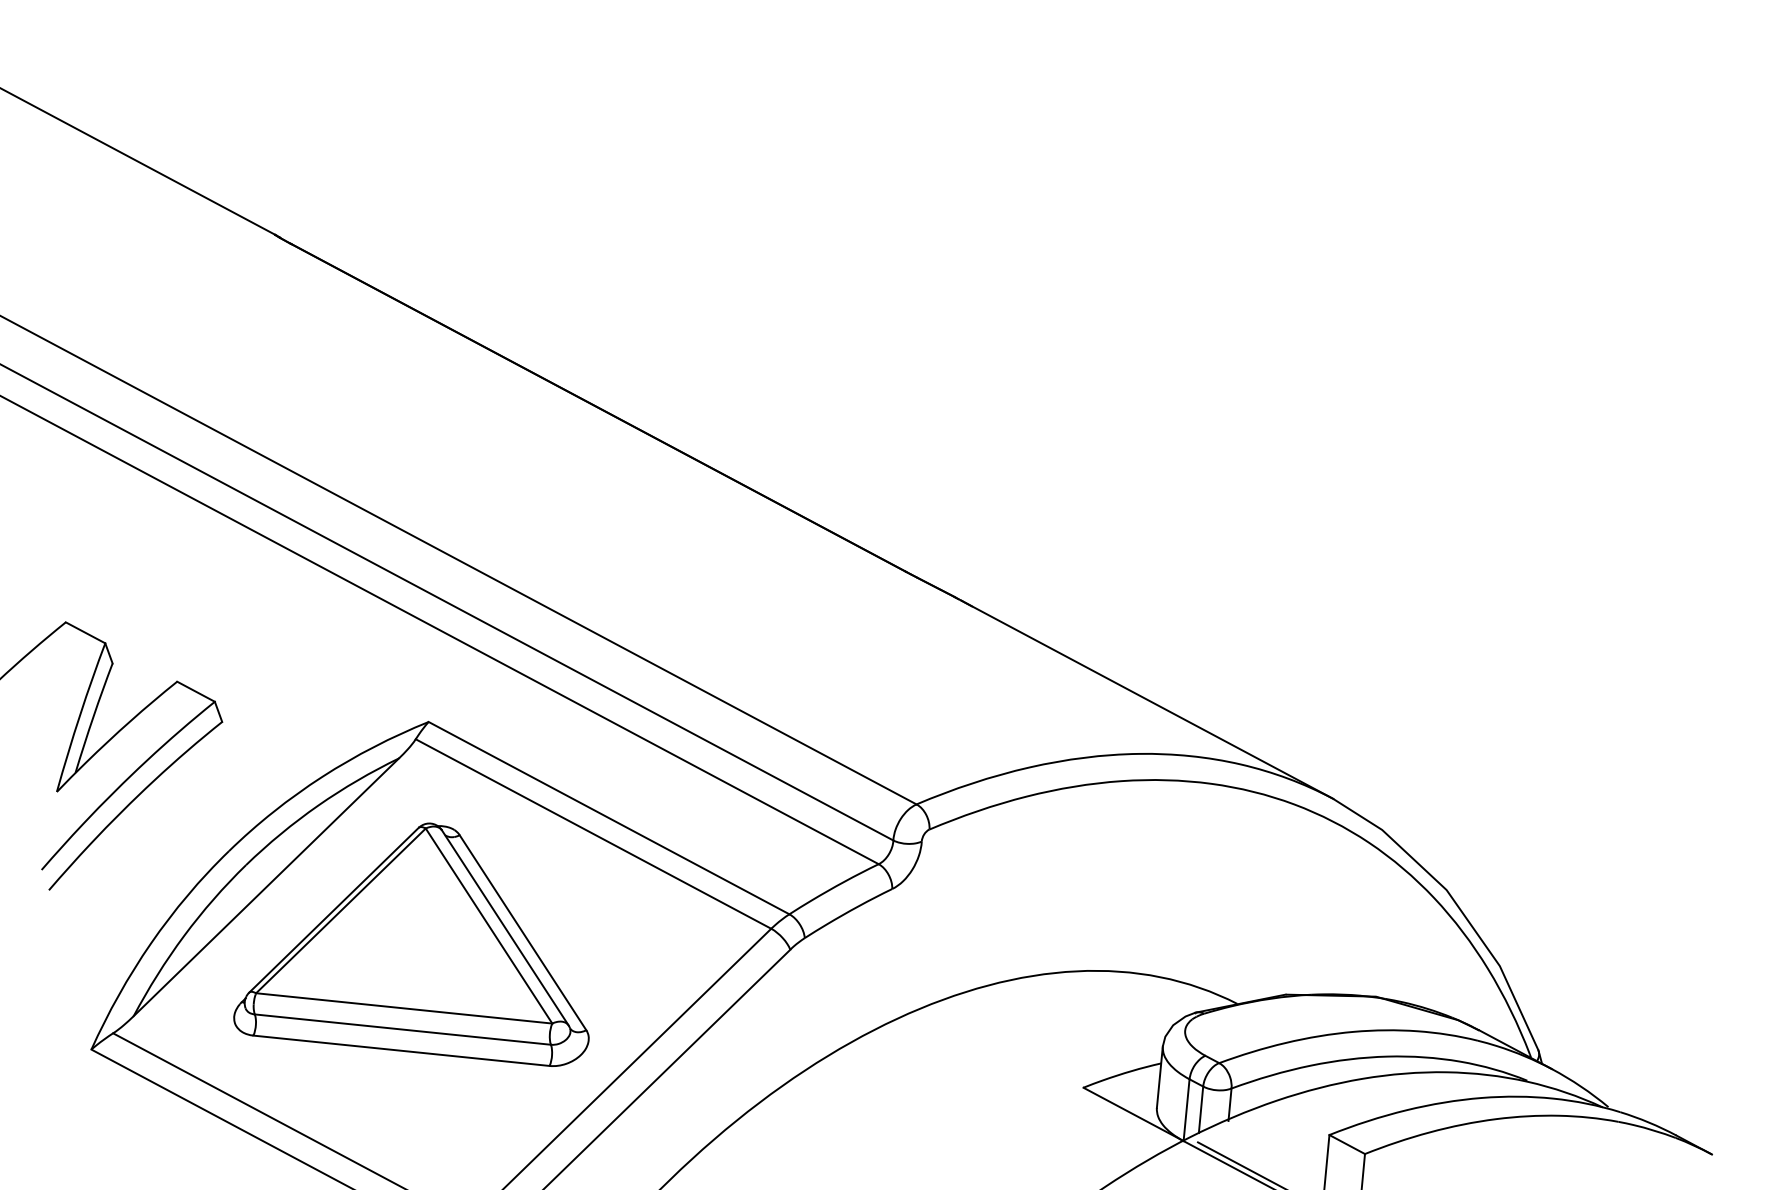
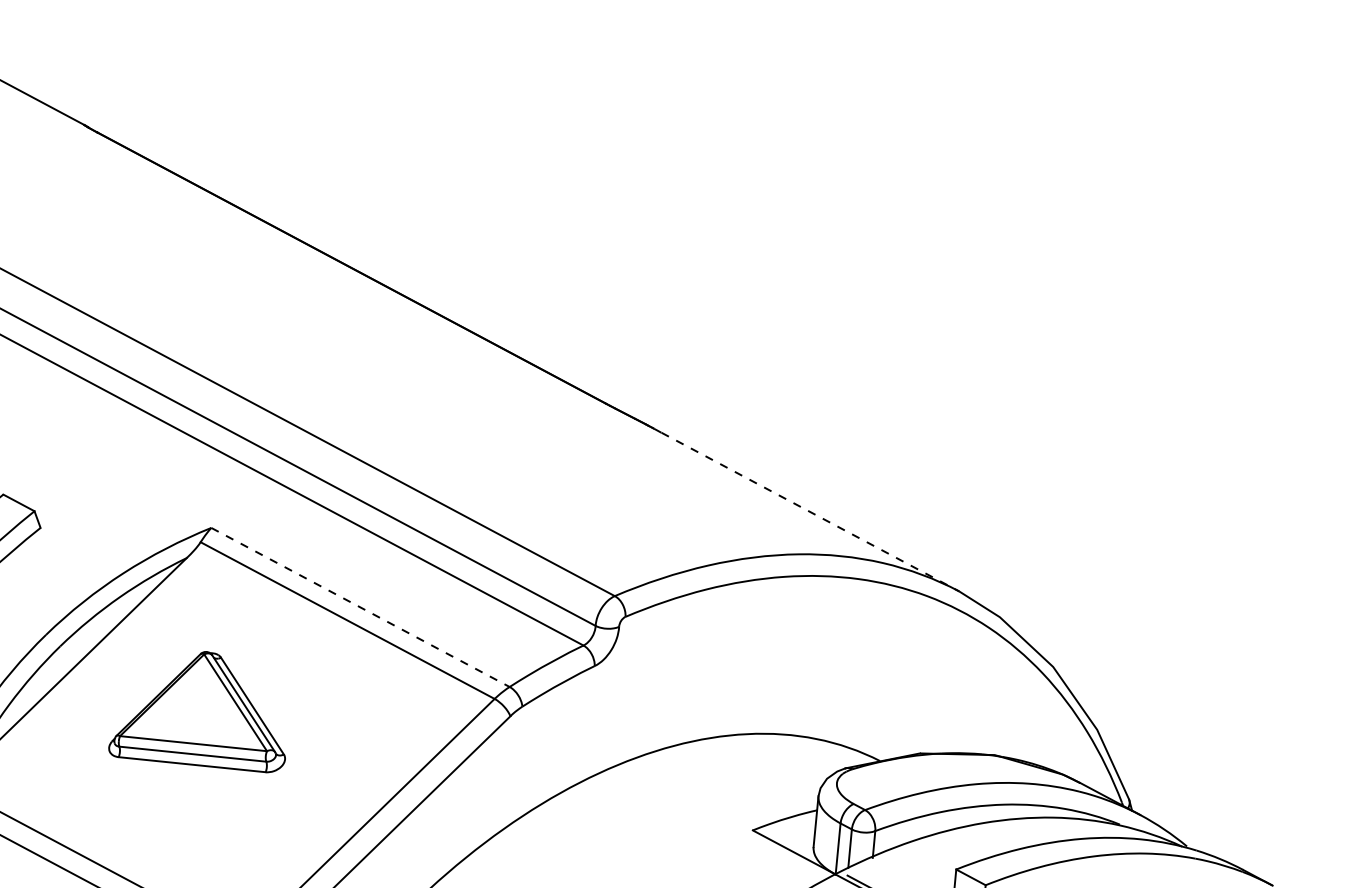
line: (1144, 698) -> (803, 508), solid -> dashed
line: (609, 818) -> (360, 607), solid -> dashed
part: (411, 944) -> (197, 711), size x0.6

